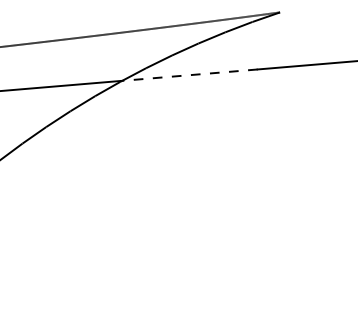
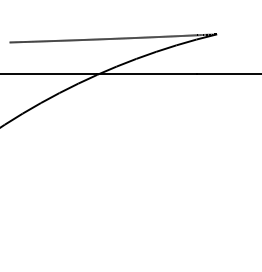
line: (187, 75) -> (146, 74), dashed -> solid

